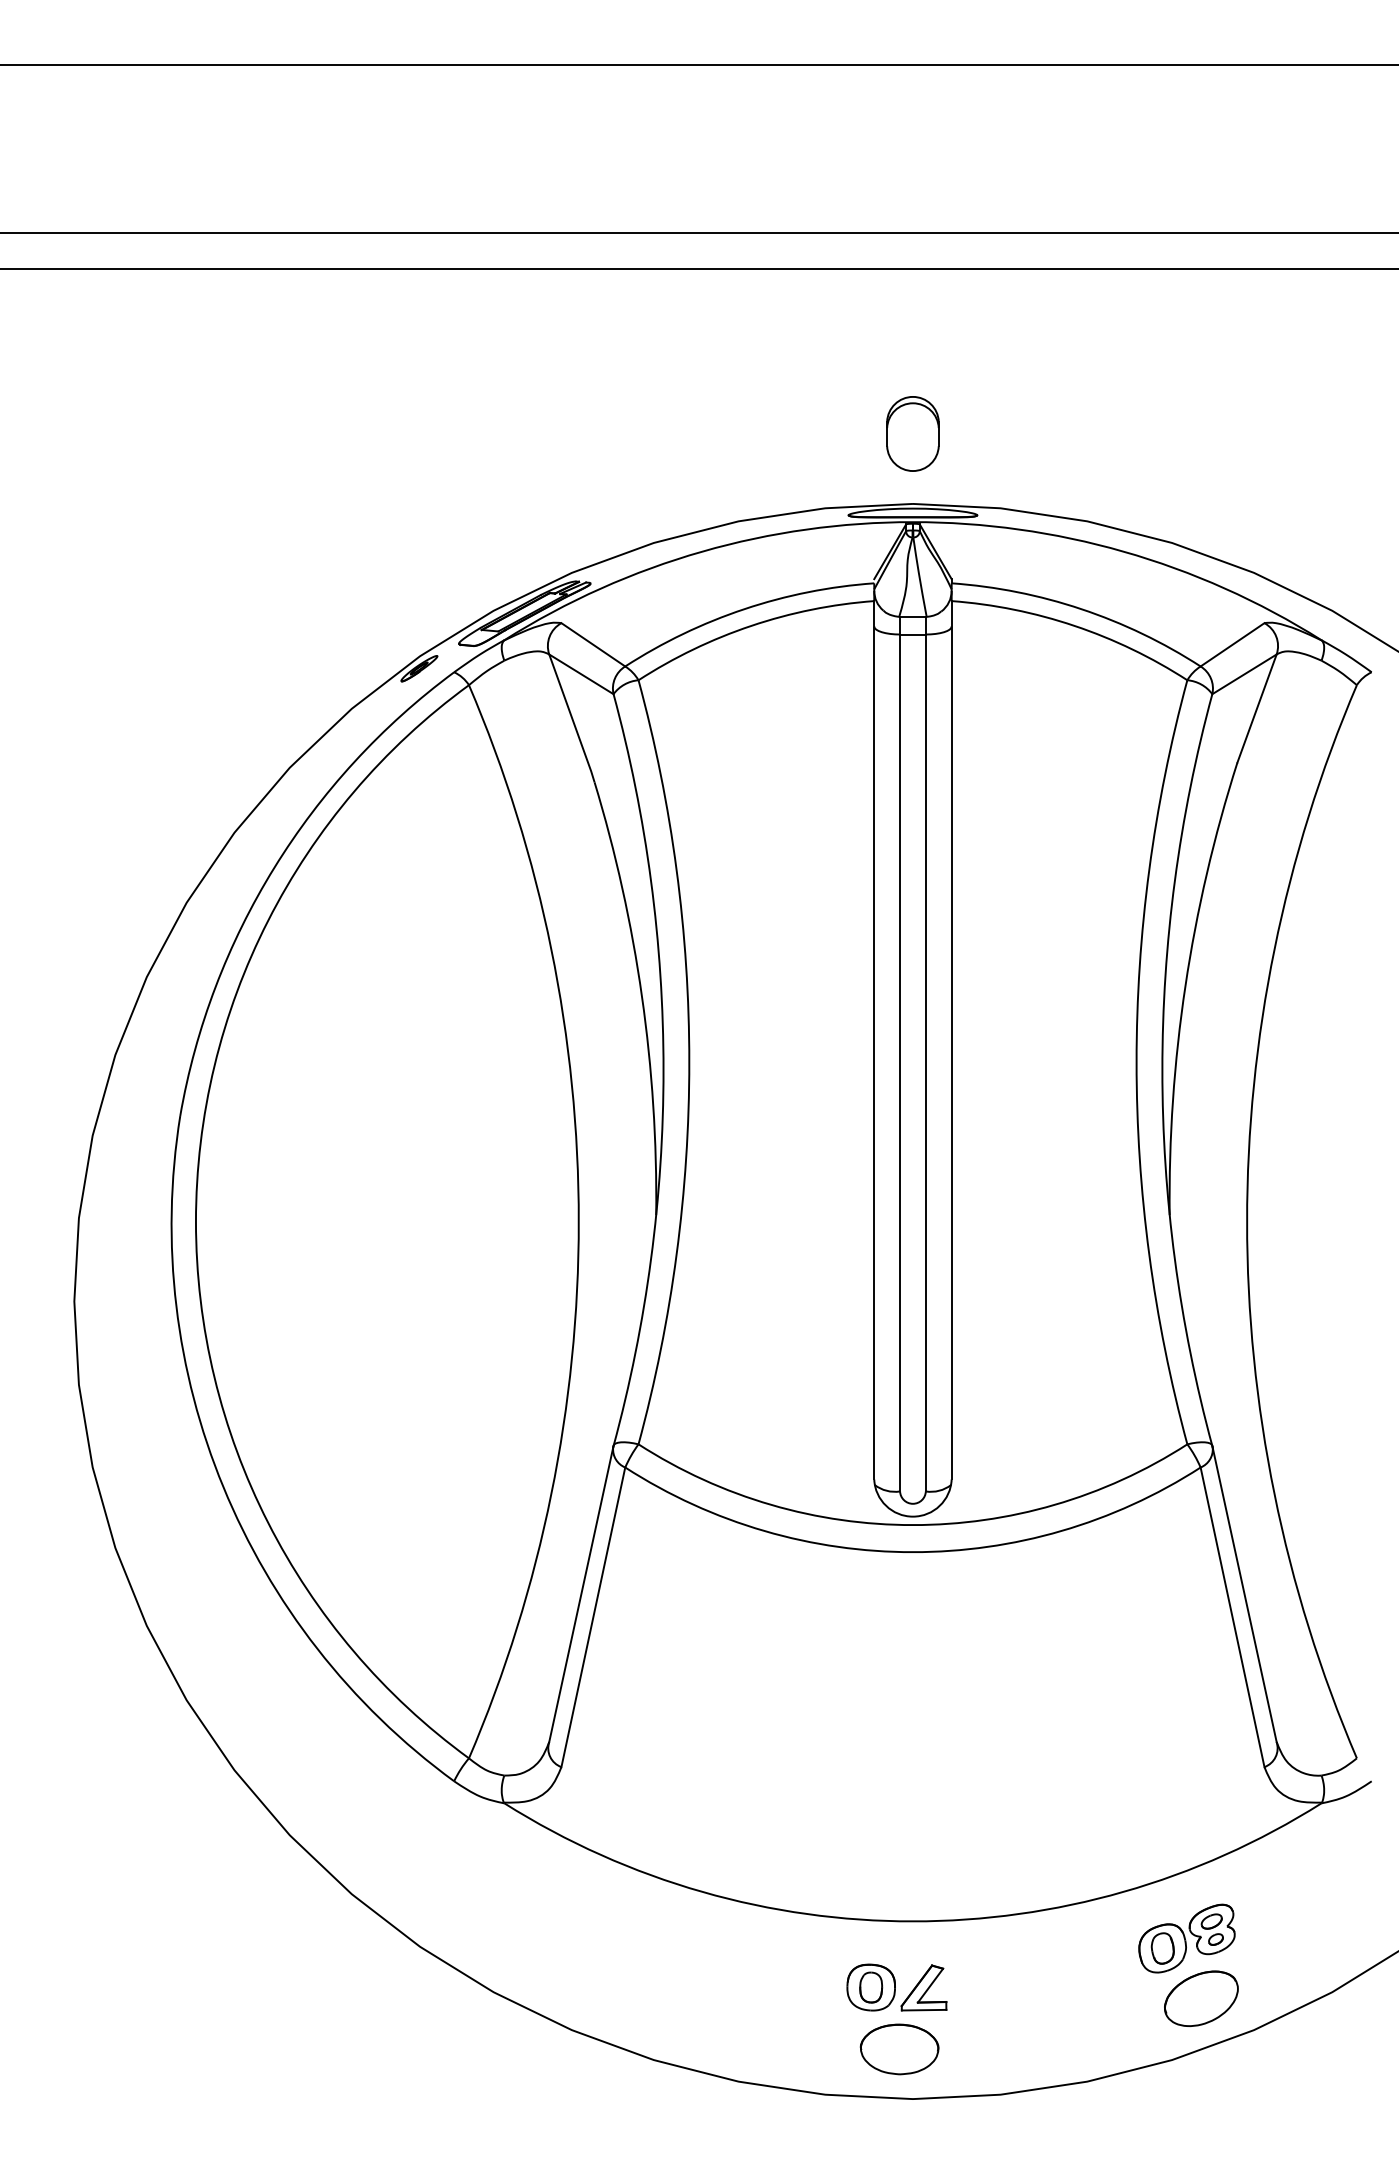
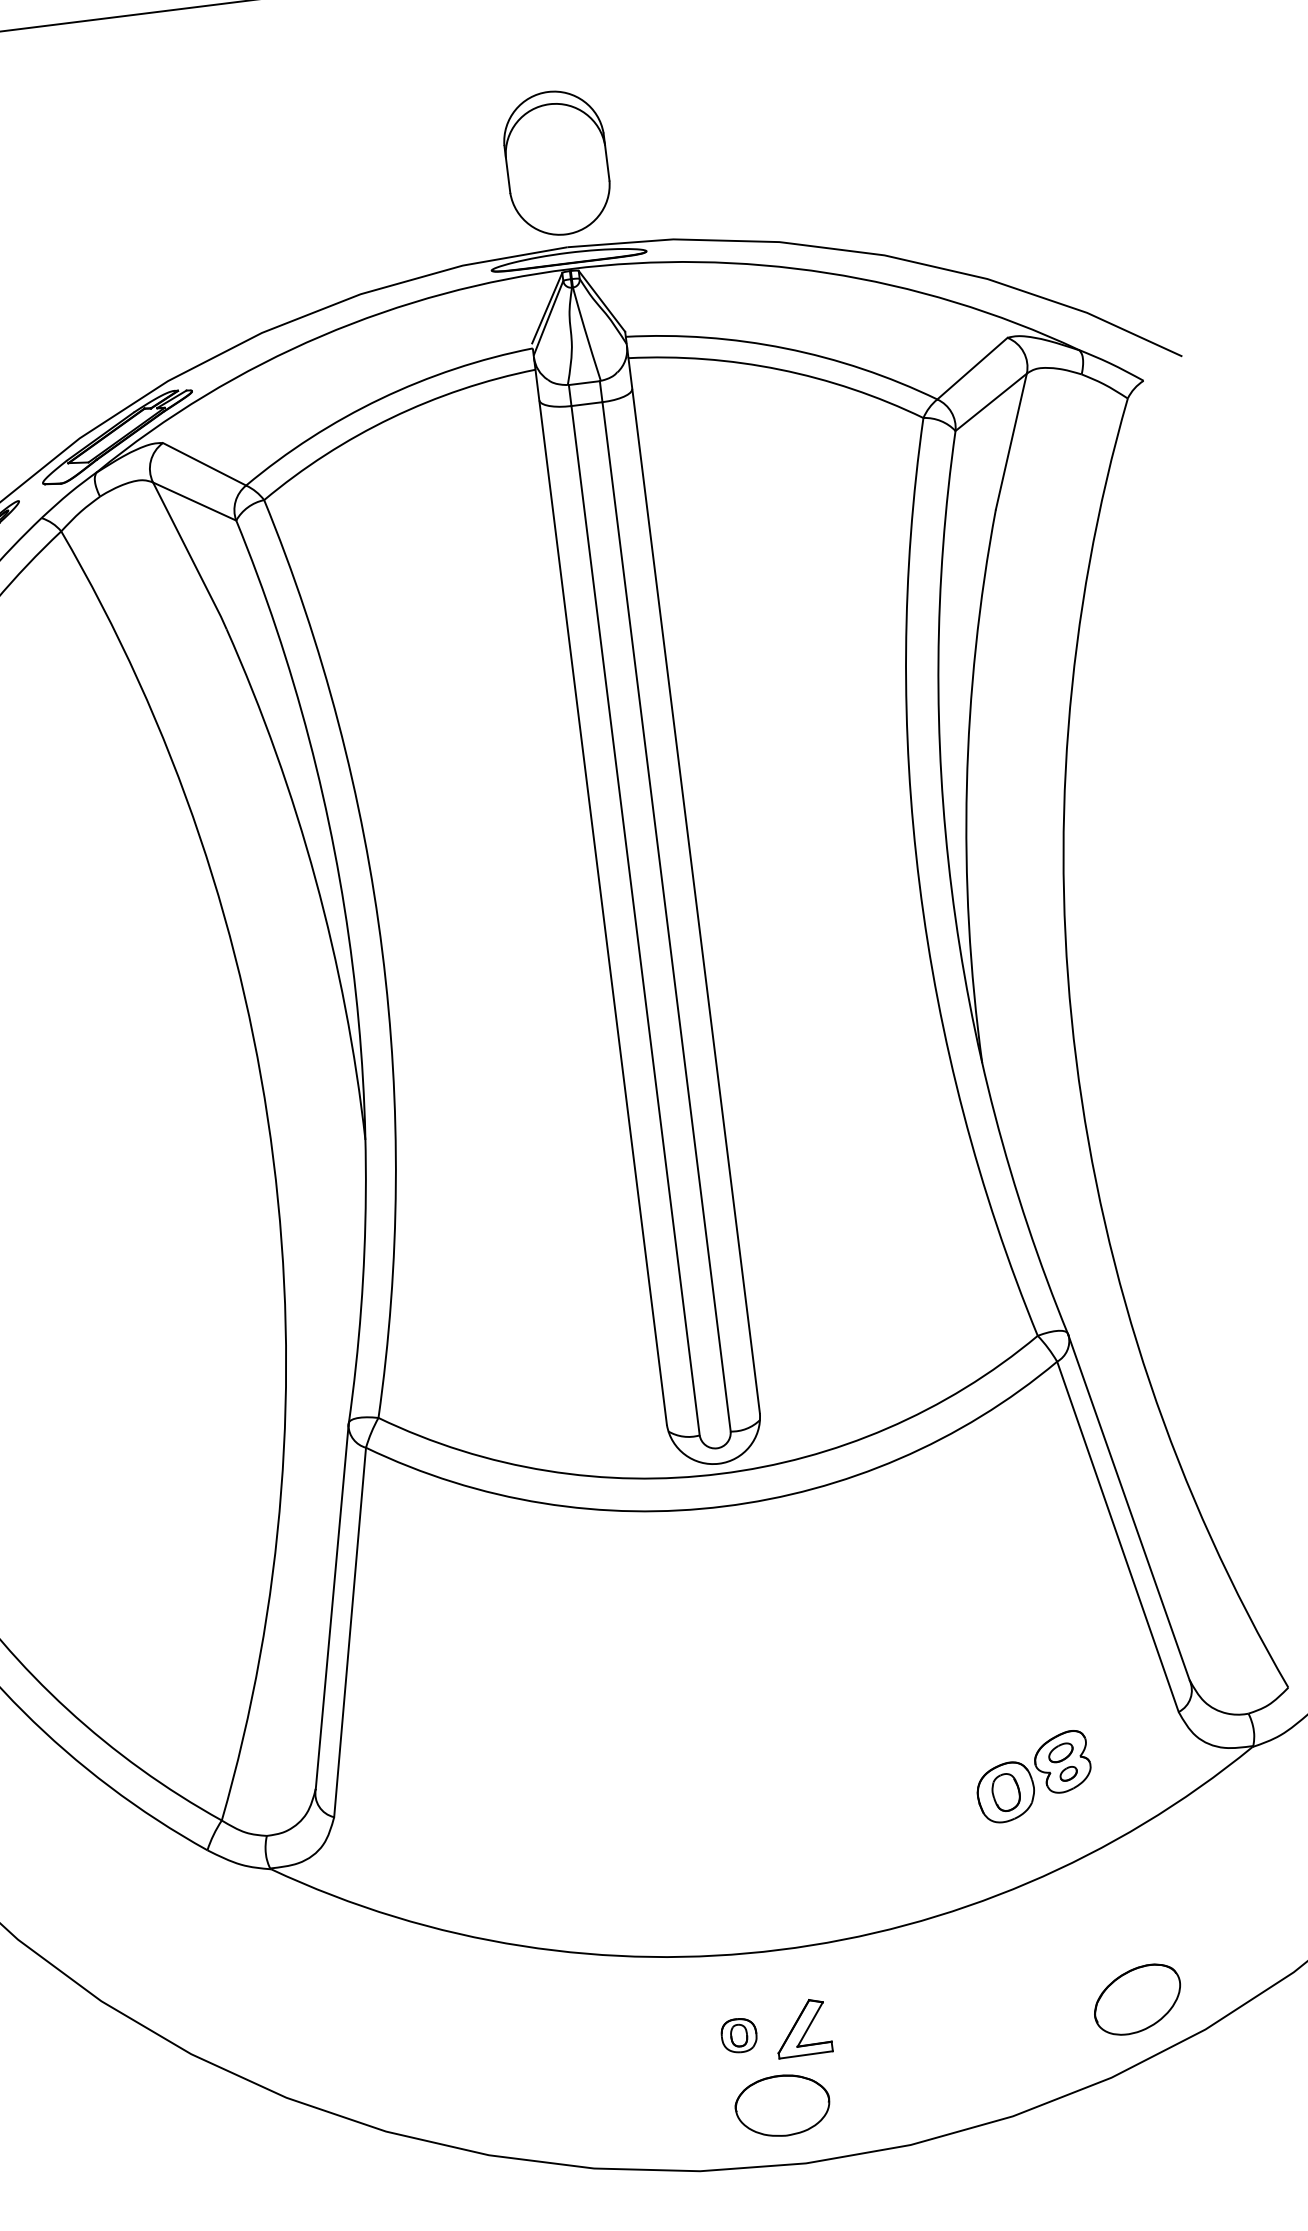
part: (912, 433) -> (556, 162), size x1.6
part: (1186, 1938) -> (1033, 1776), moved
part: (870, 1987) -> (738, 2035), size x0.6

